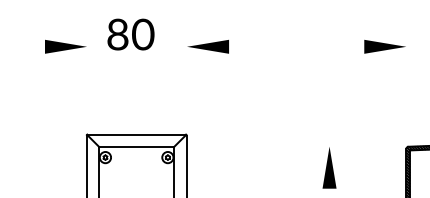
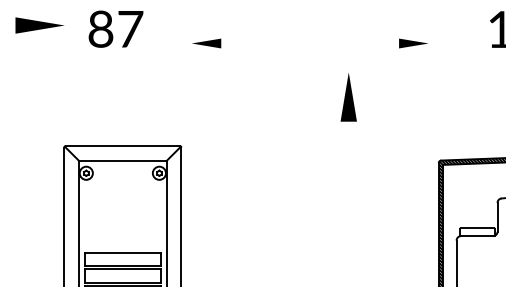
text: (143, 33) -> (130, 28), 80 -> 87
part: (65, 46) -> (39, 25), moved
part: (208, 46) -> (206, 43), size x0.6
part: (384, 46) -> (413, 43), size x0.6
part: (329, 168) -> (348, 97), moved

